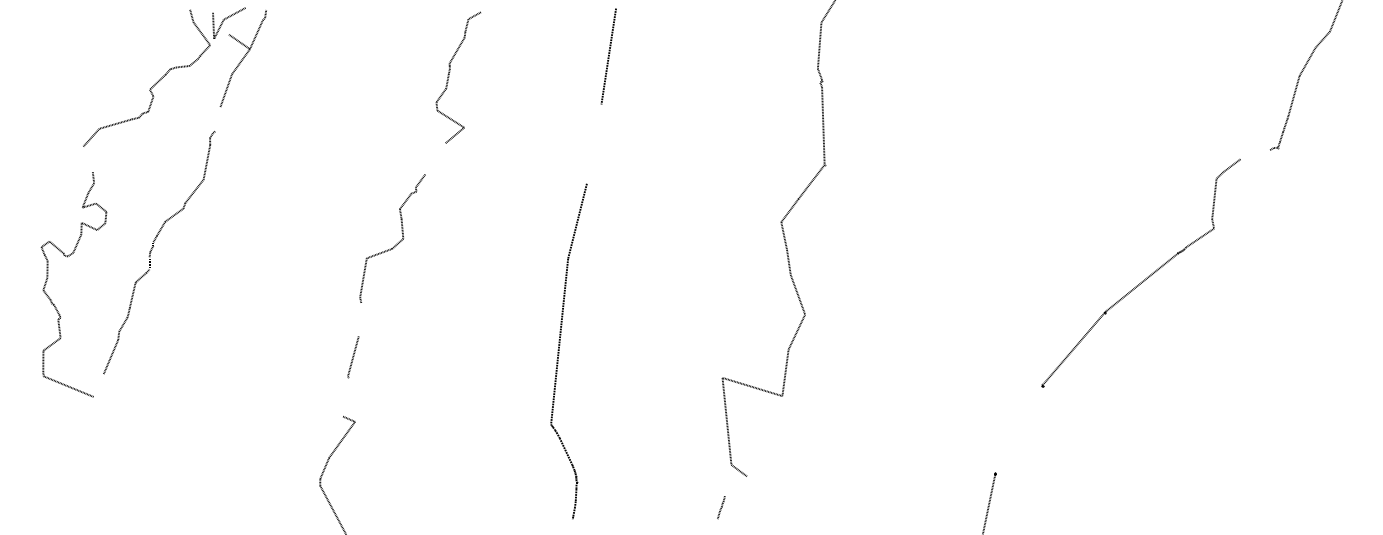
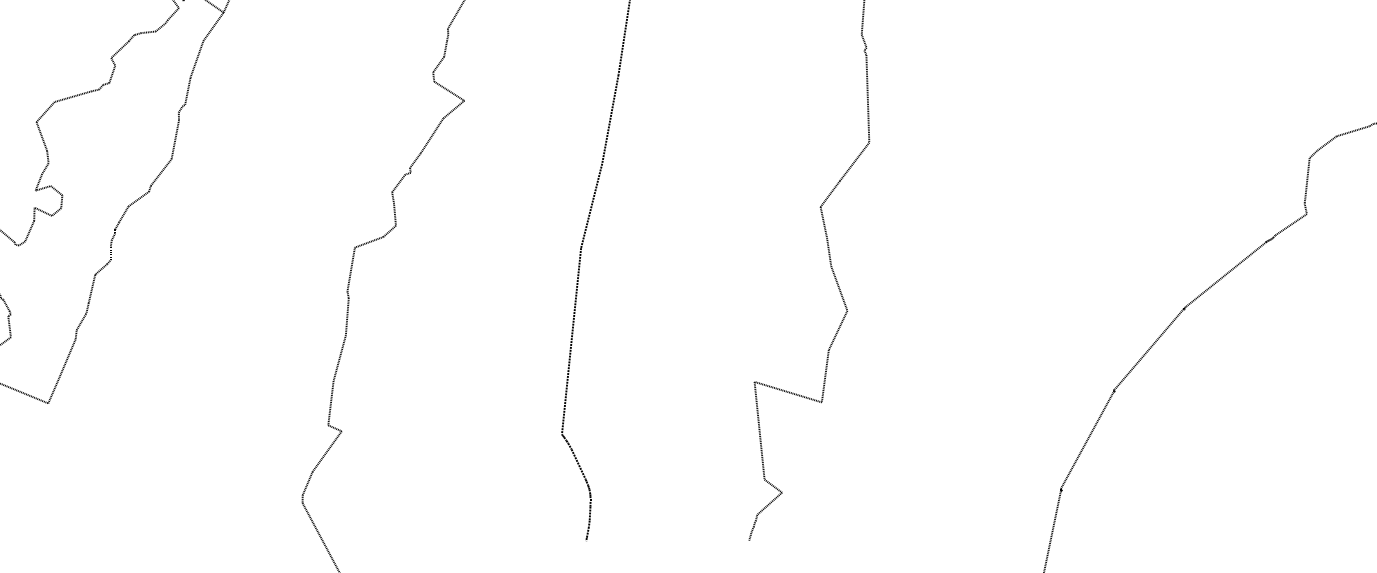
line: (217, 119) -> (187, 91), added
line: (593, 143) -> (609, 118), added
line: (1254, 154) -> (1352, 130), added
line: (435, 158) -> (432, 135), added
line: (87, 159) -> (41, 136), added
line: (359, 319) -> (346, 316), added
line: (98, 385) -> (53, 390), added
line: (345, 396) -> (330, 402), added
line: (1018, 429) -> (1087, 439), added
line: (735, 486) -> (769, 503), added

